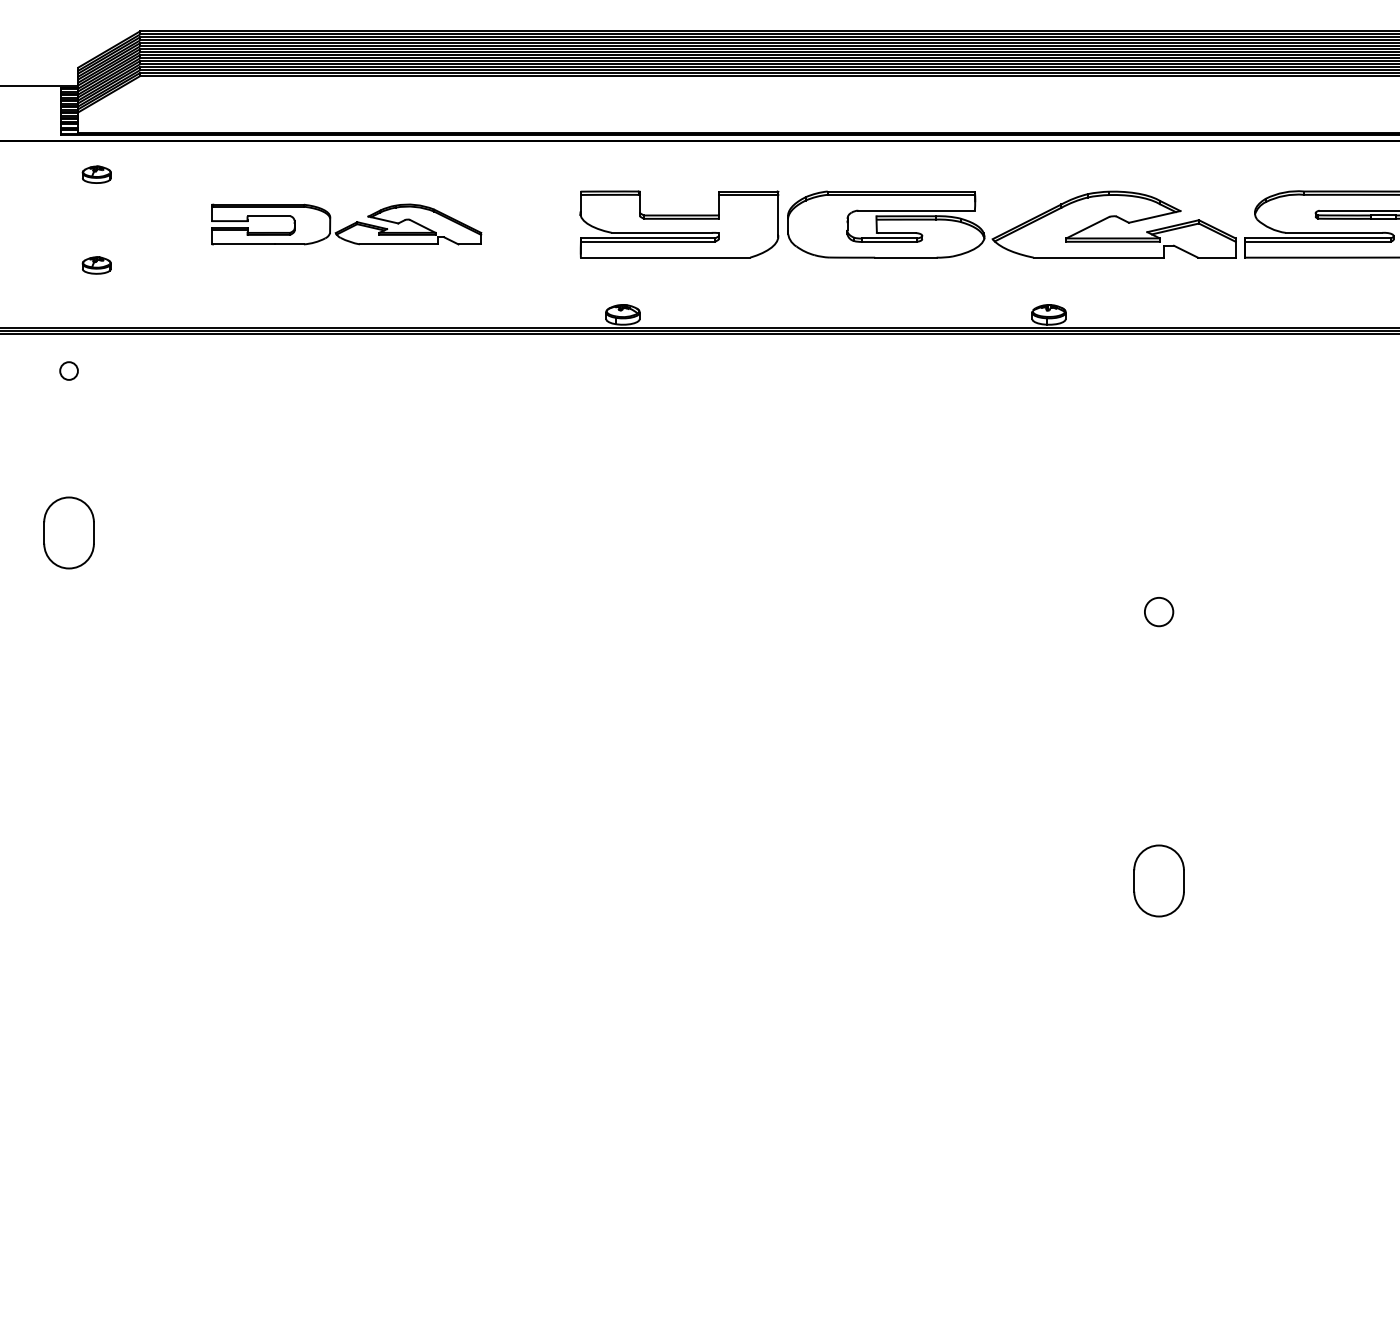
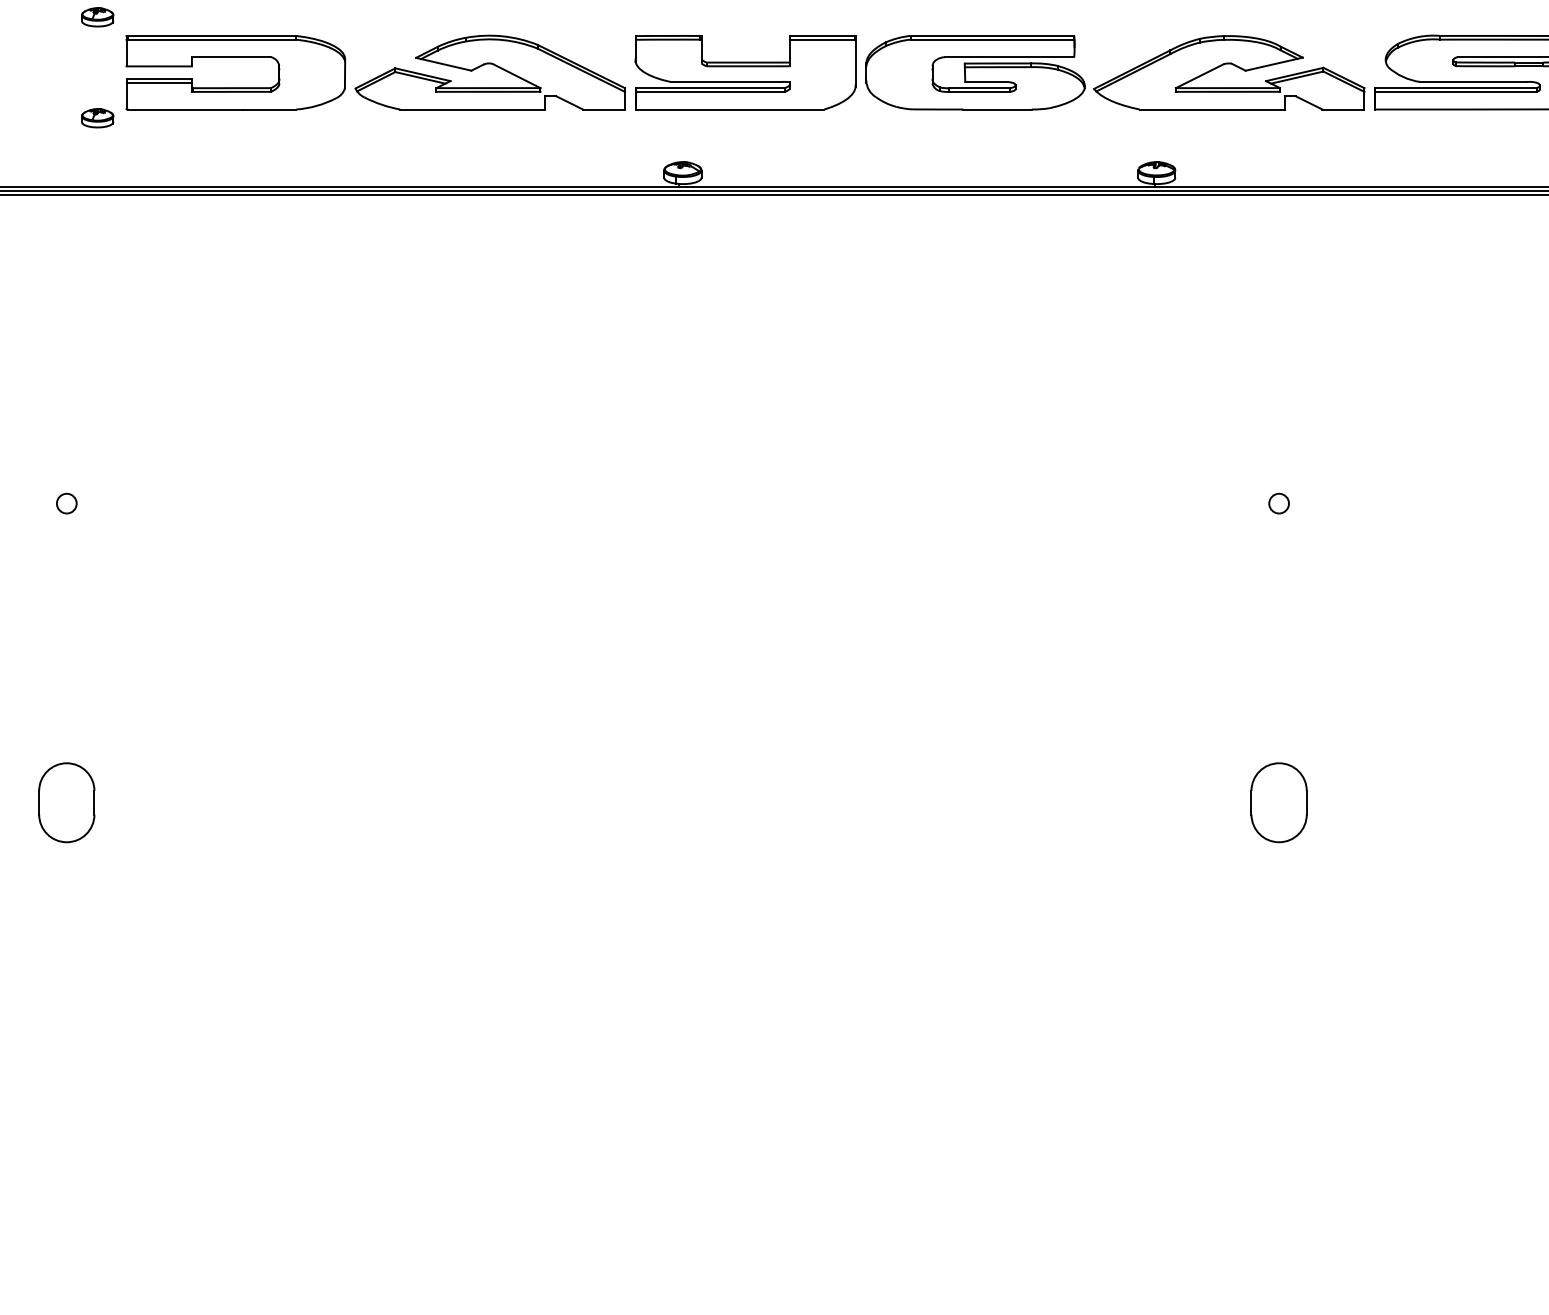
part: (346, 224) -> (375, 72), size x1.67
circle: (68, 370) -> (66, 503), moved
part: (68, 532) -> (66, 802), moved
circle: (1158, 611) -> (1278, 503), size x0.62

